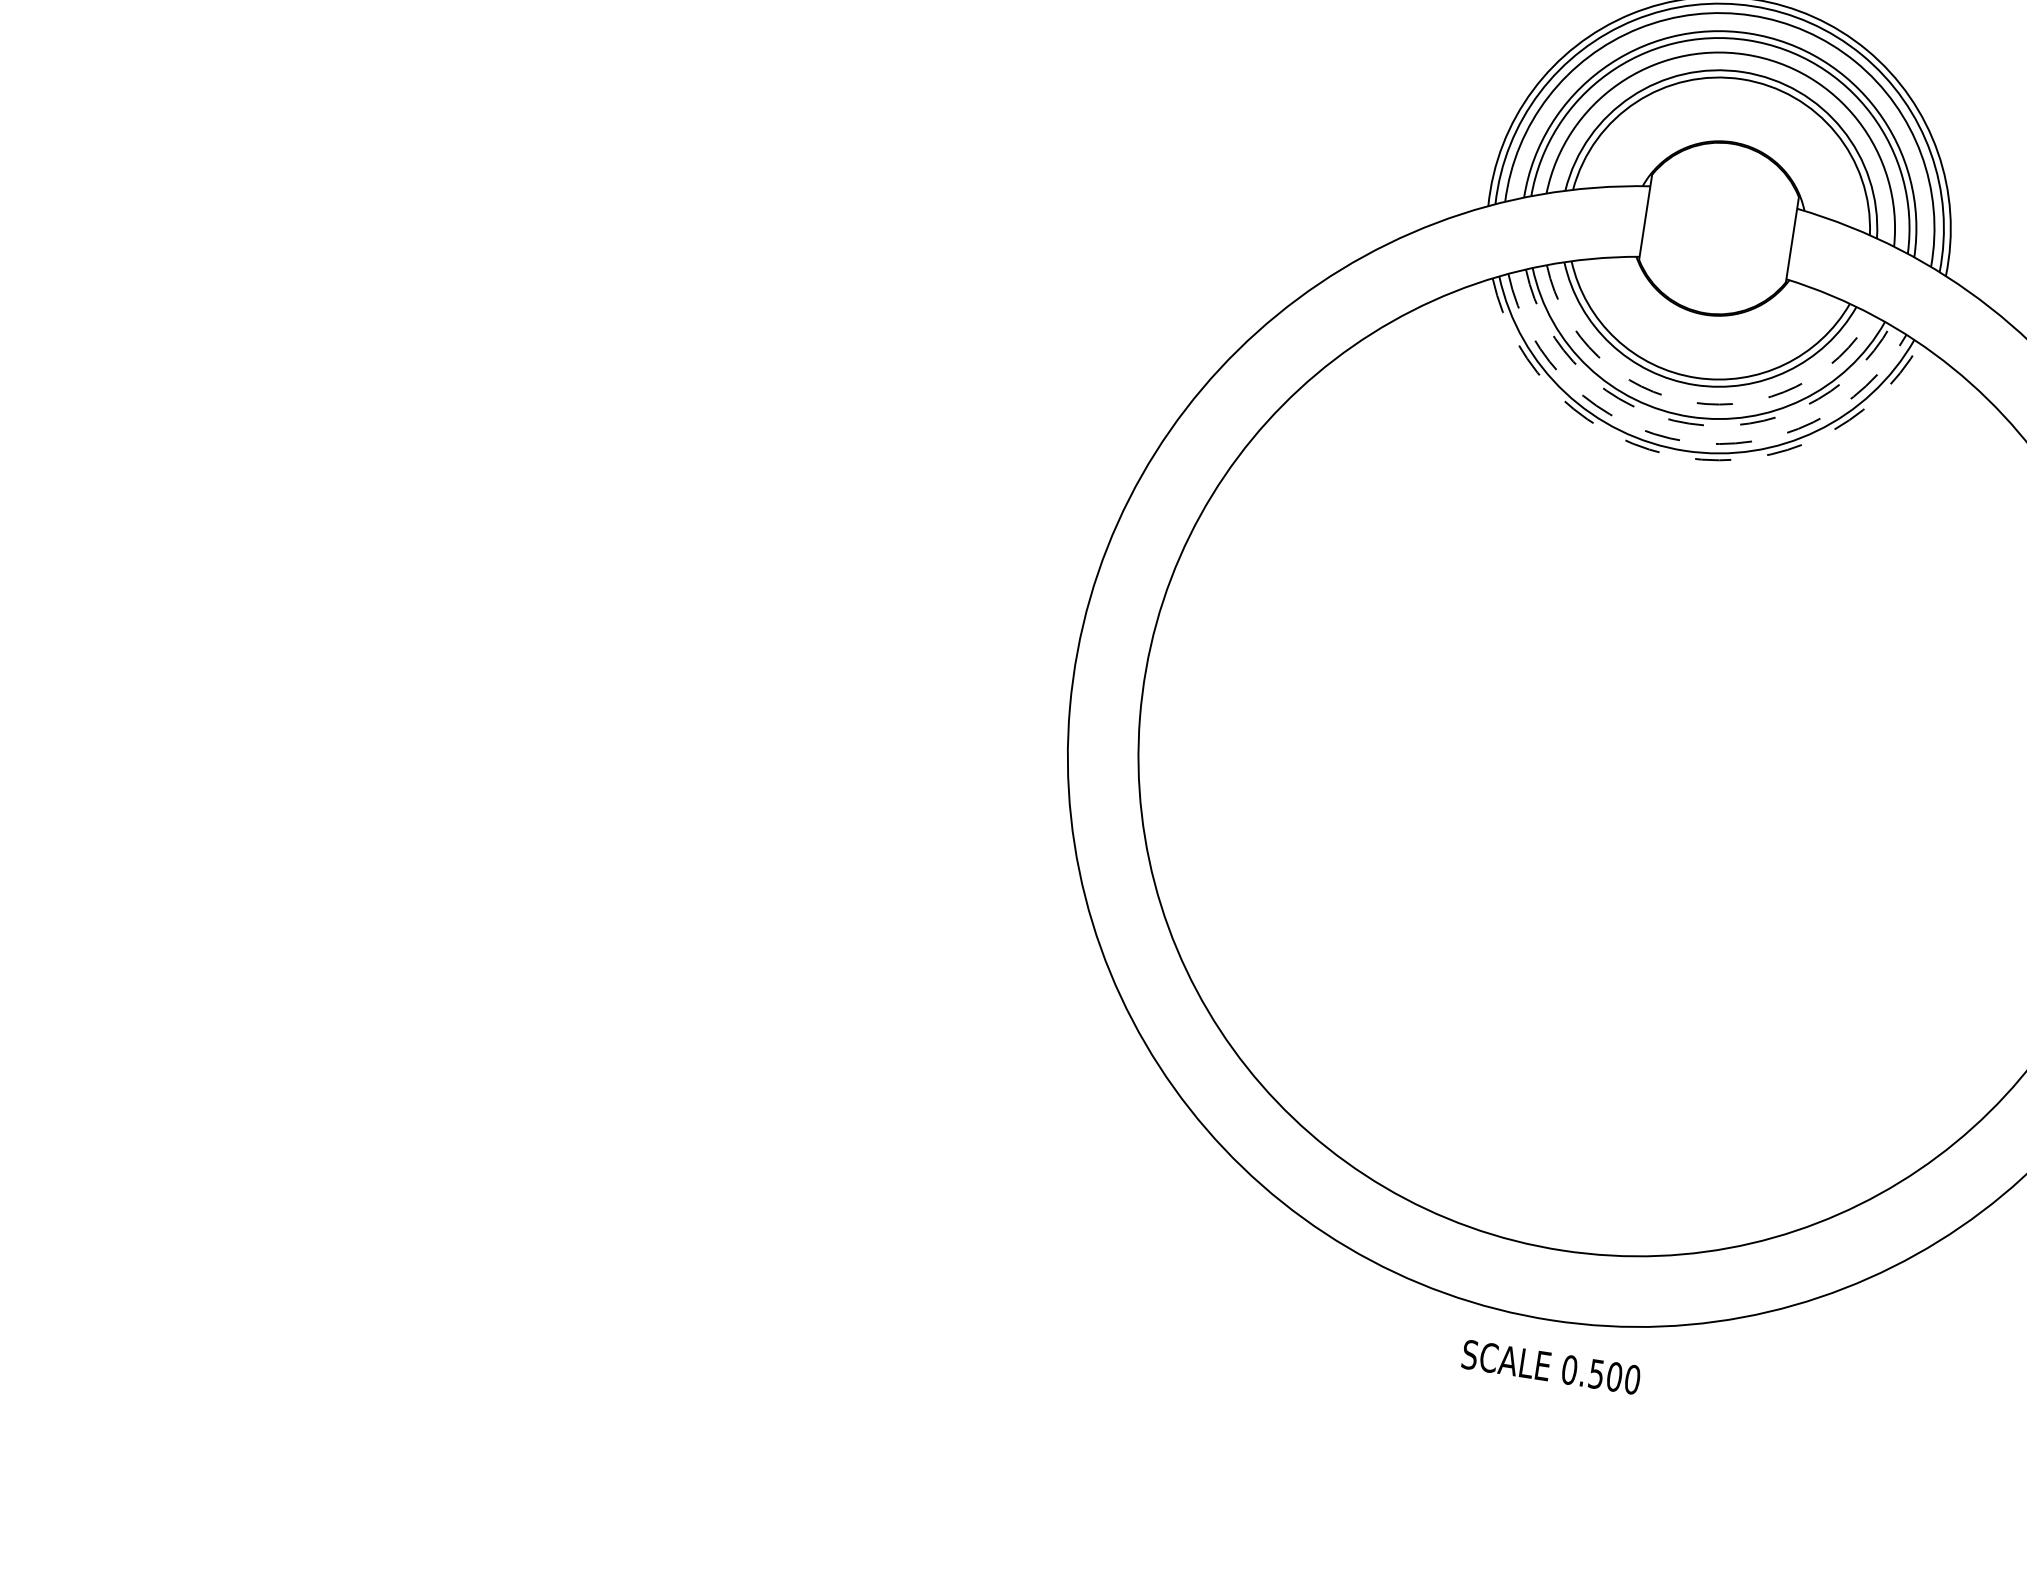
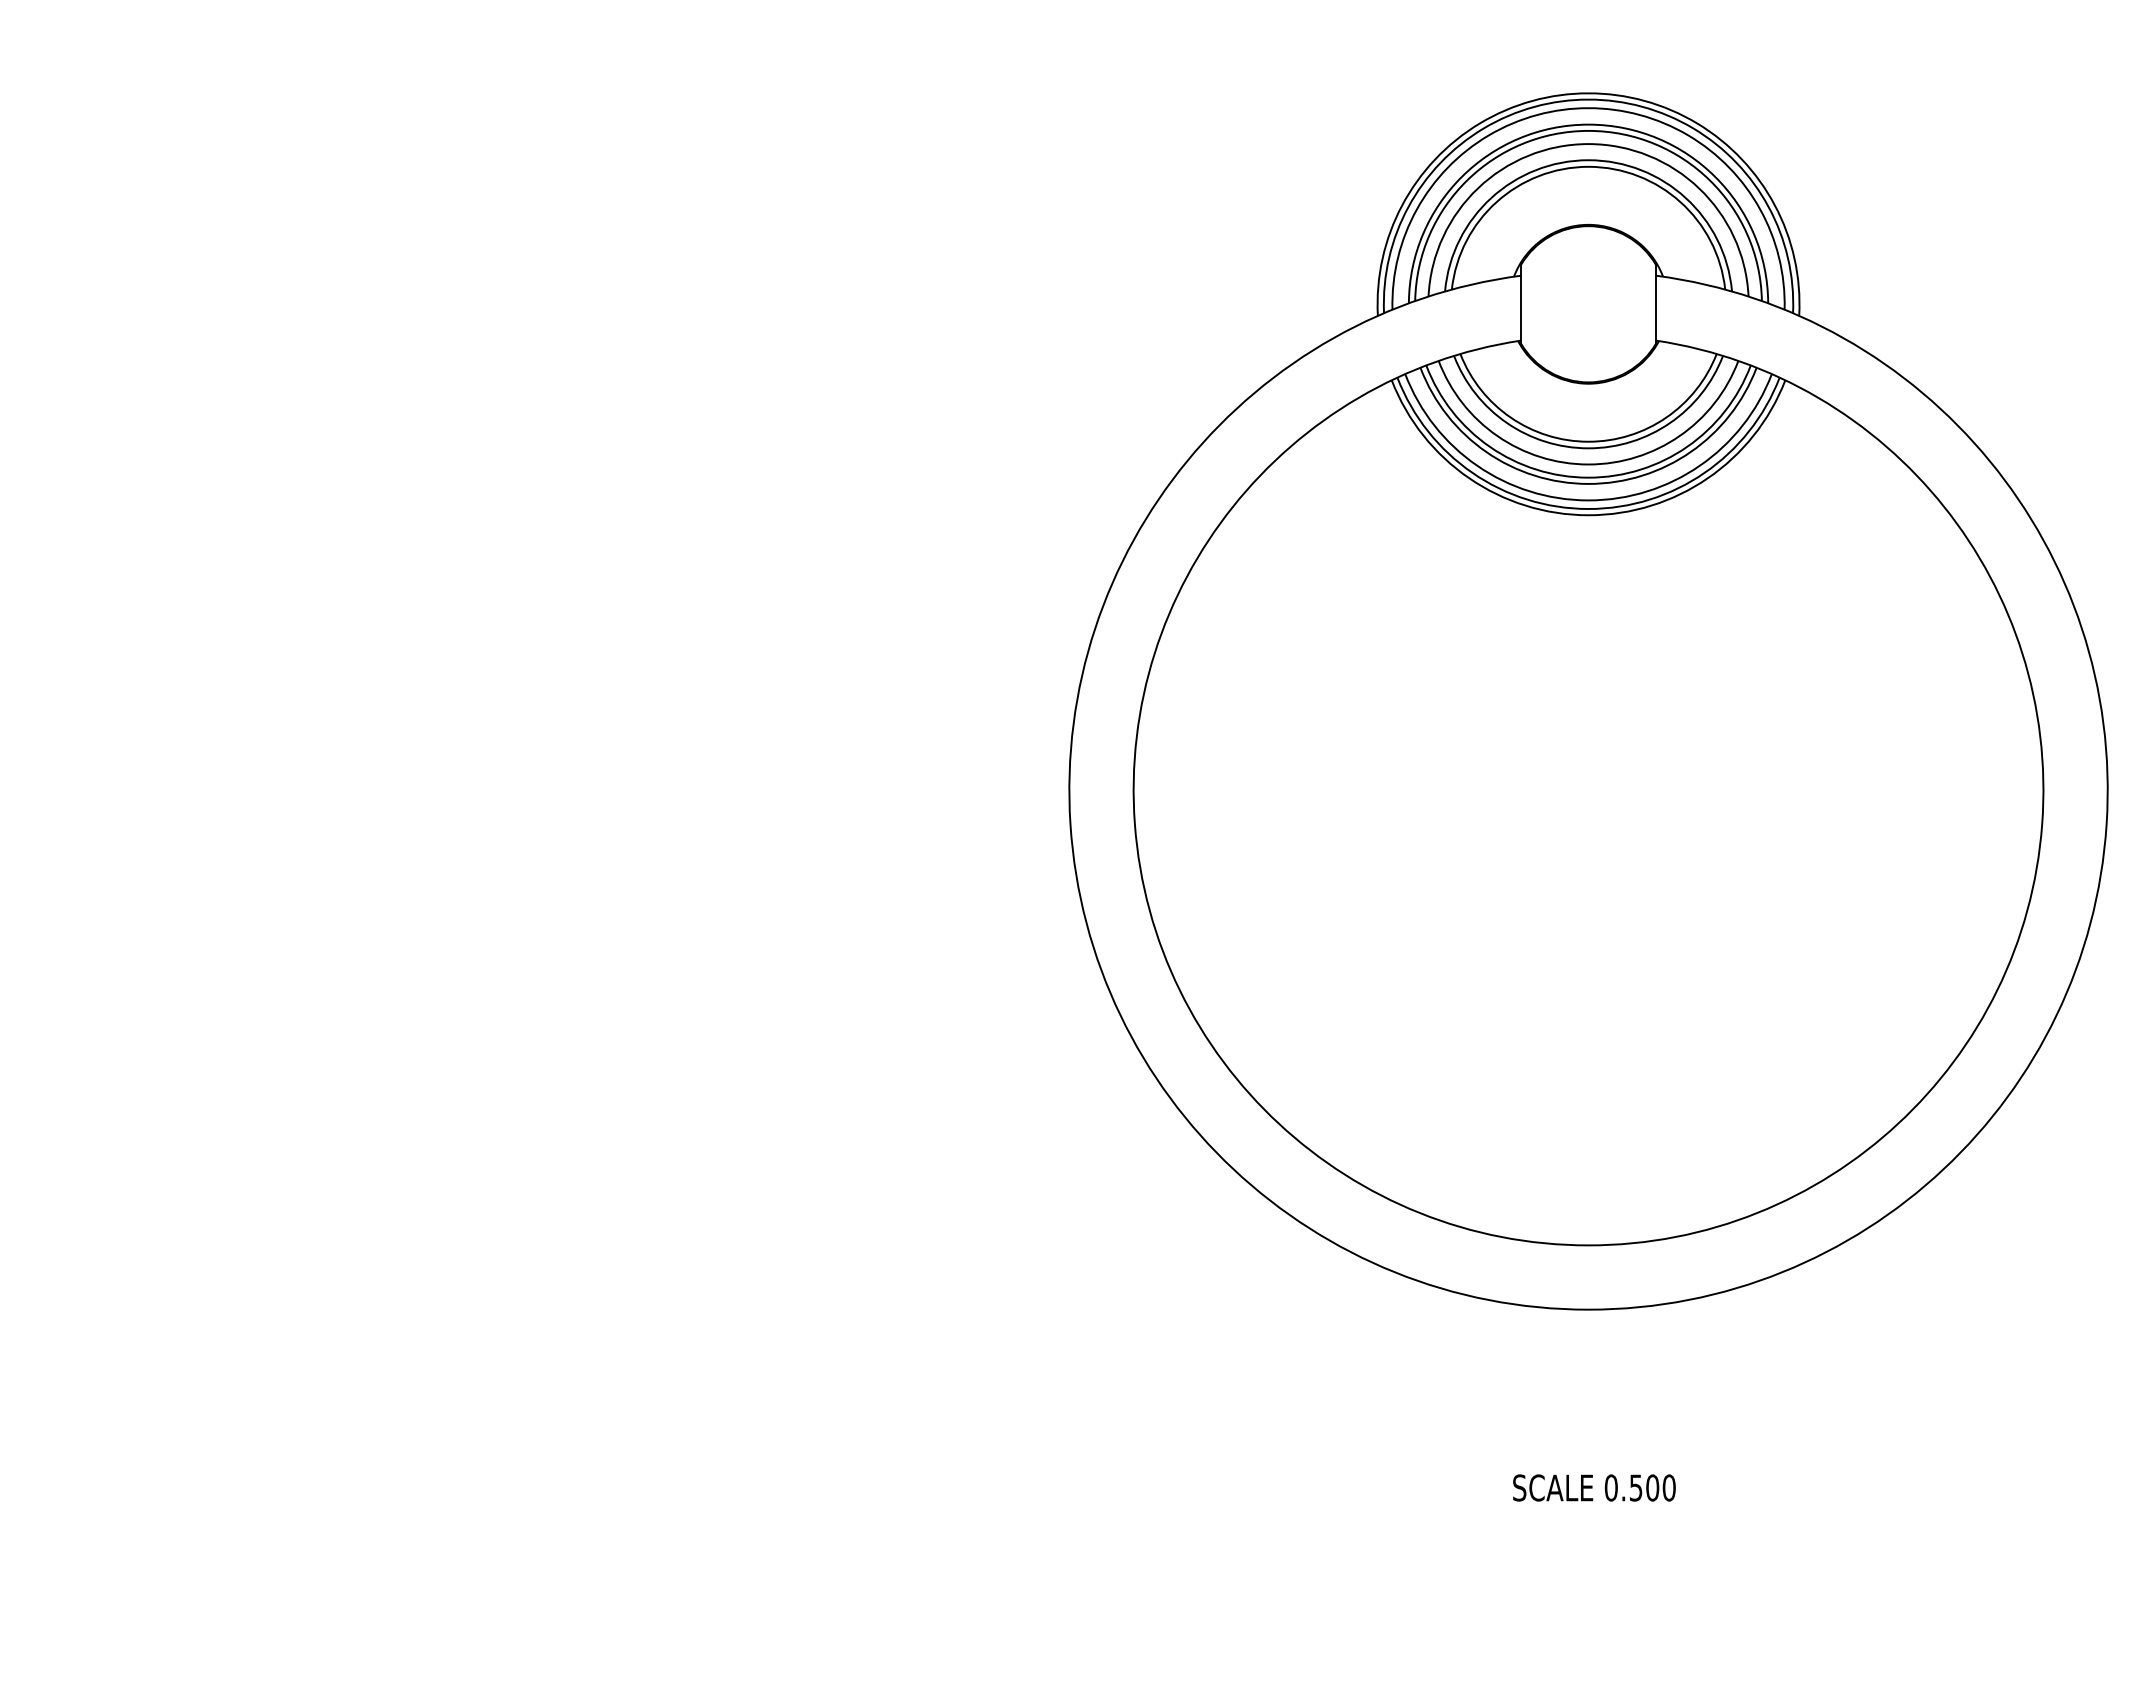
arc: (1692, 402) -> (1588, 464), dashed -> solid
arc: (1689, 423) -> (1588, 483), dashed -> solid
arc: (1686, 441) -> (1588, 500), dashed -> solid
arc: (1683, 457) -> (1588, 515), dashed -> solid
text: (1551, 1366) -> (1594, 1487), moved

